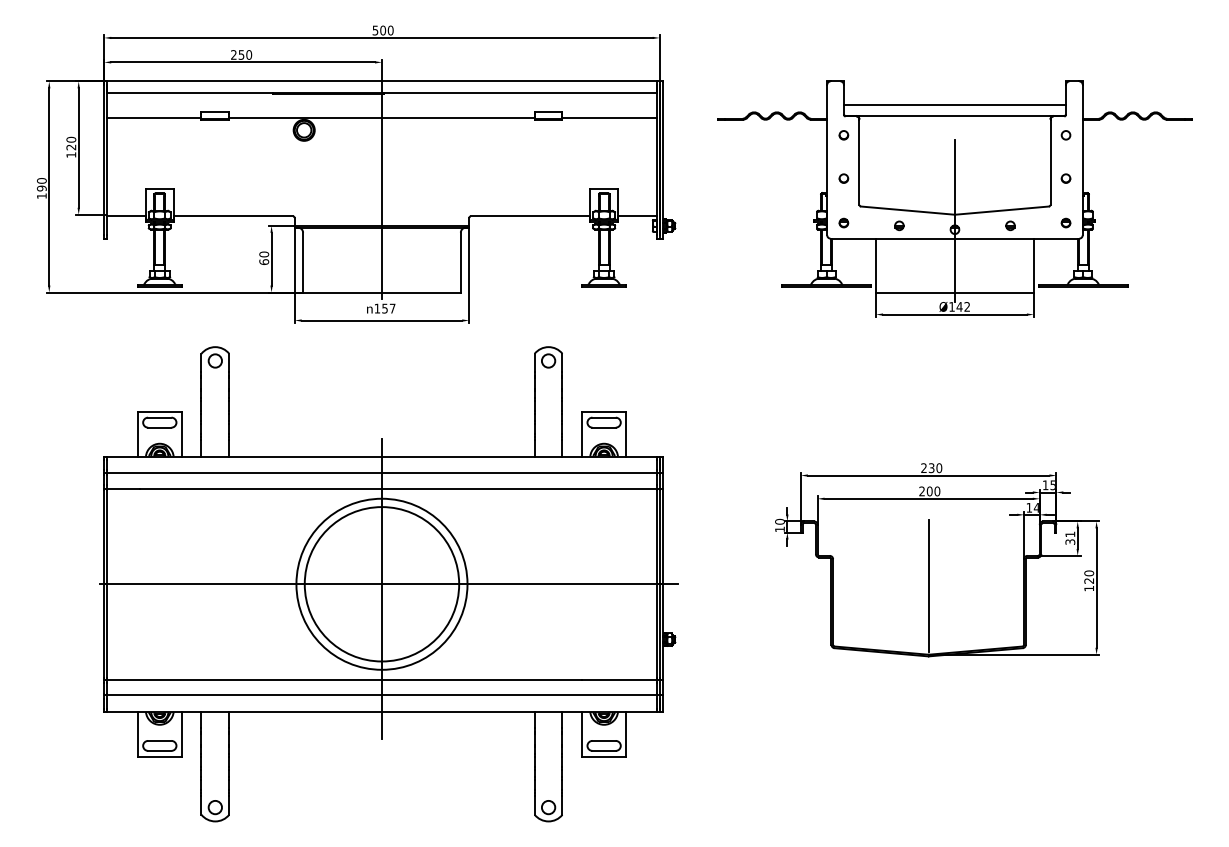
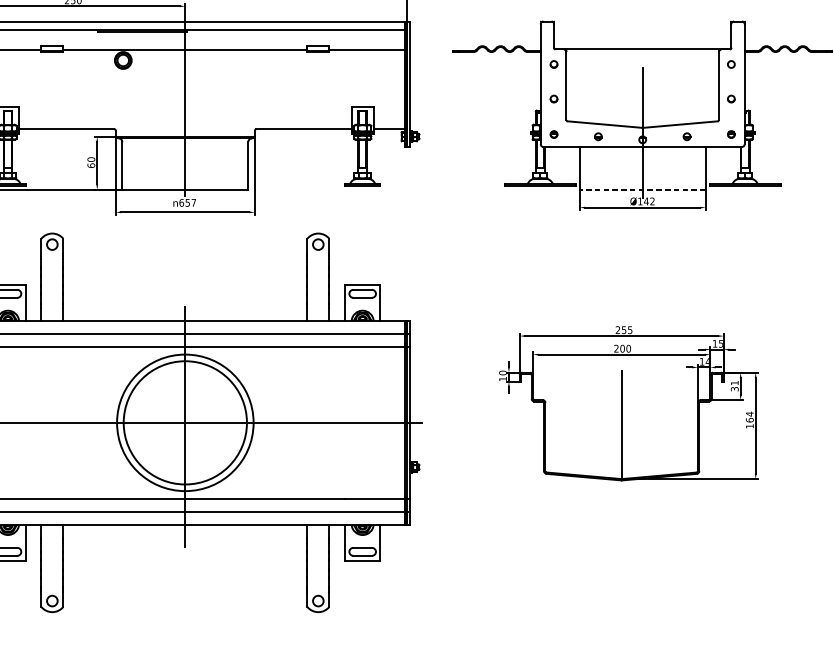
line: (954, 104) -> (642, 39), removed
line: (954, 292) -> (642, 189), solid -> dashed
text: (377, 308) -> (181, 202), 157 -> 657
text: (935, 468) -> (627, 330), 230 -> 255
text: (1089, 576) -> (750, 416), 120 -> 164

